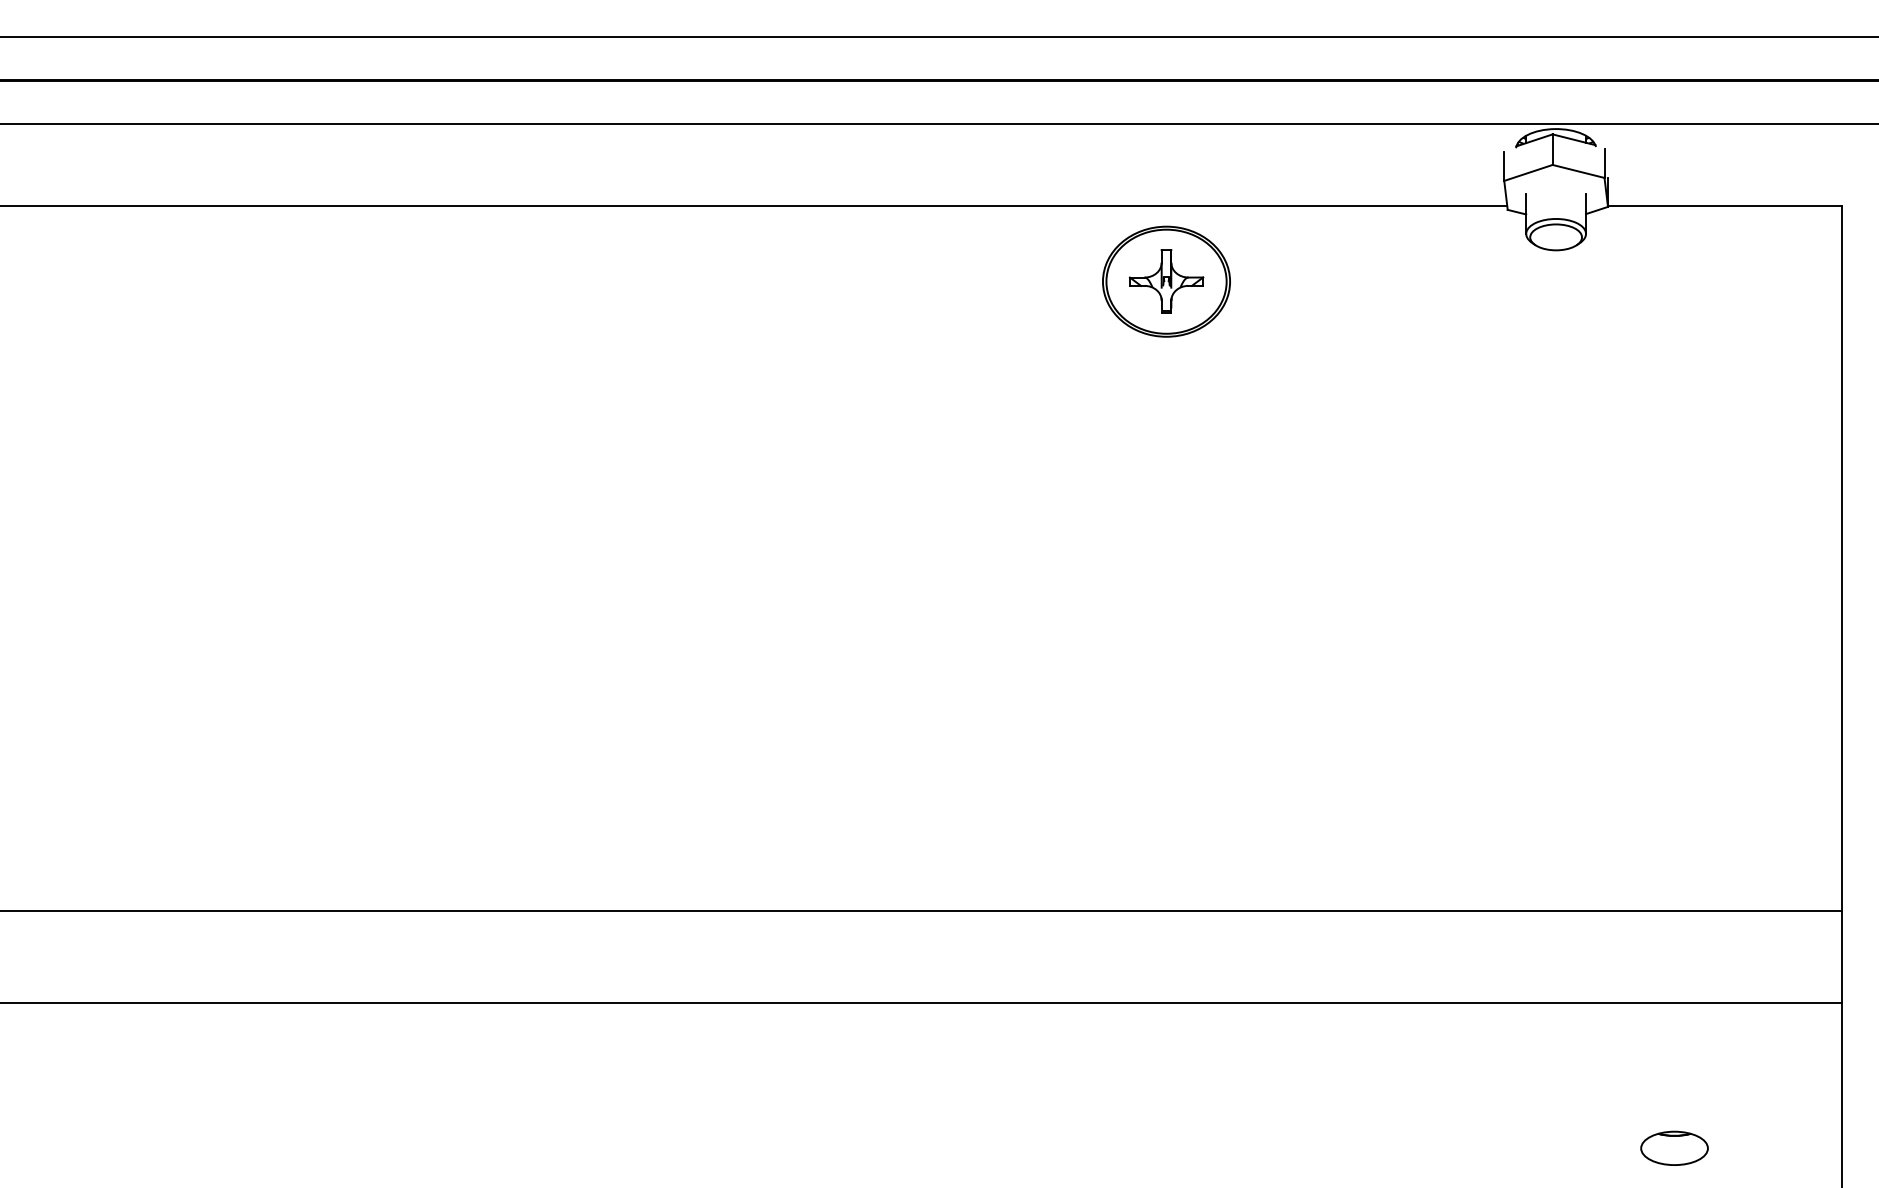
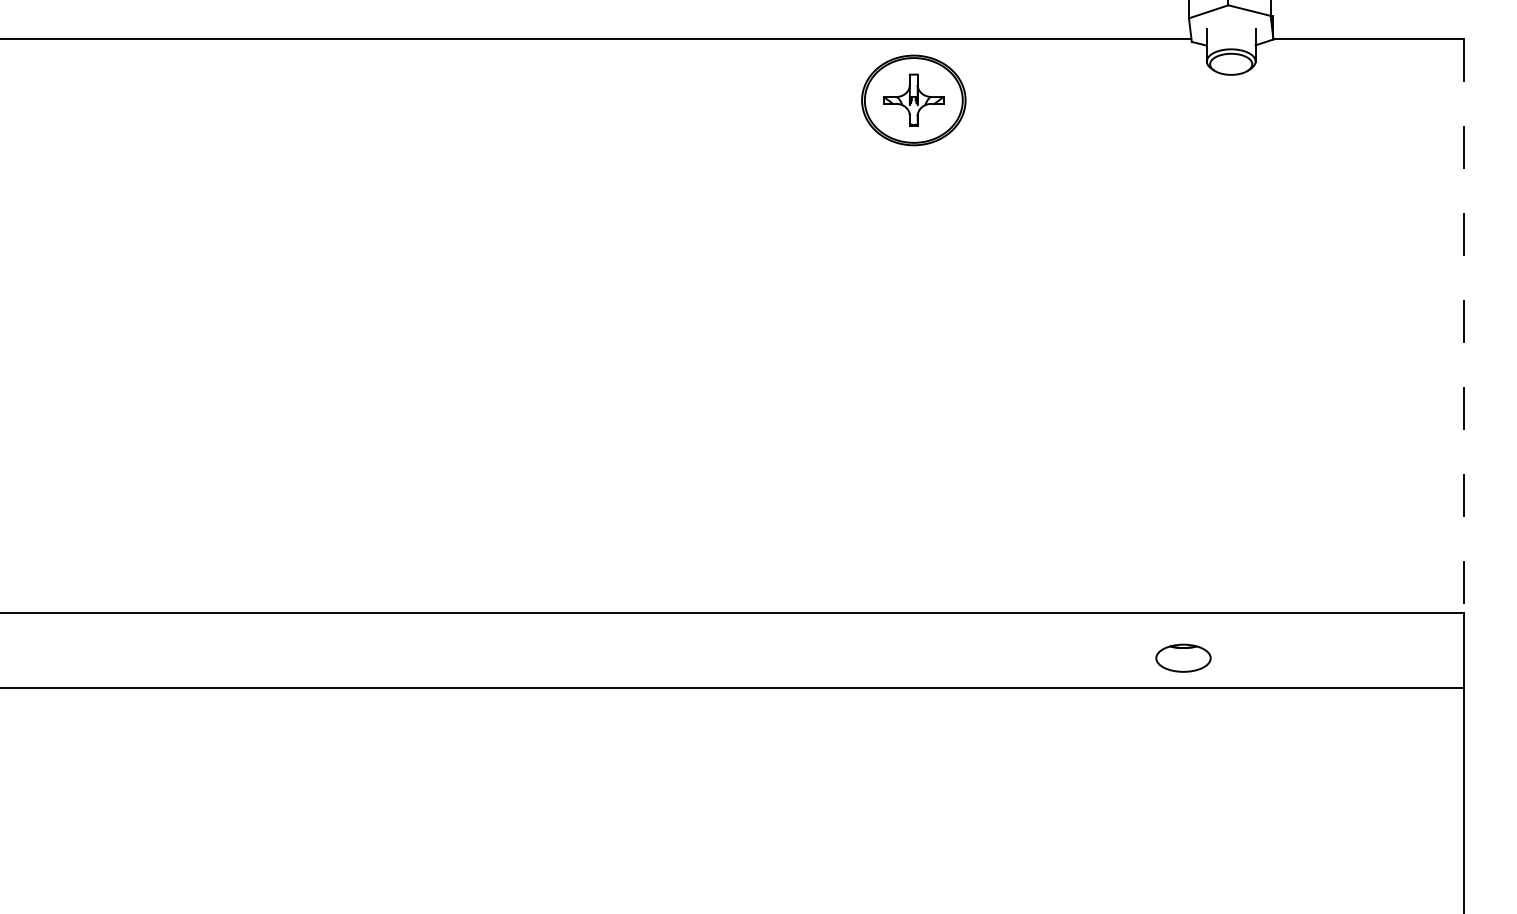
line: (1841, 558) -> (1463, 325), solid -> dashed
part: (1674, 1147) -> (1183, 657), moved

